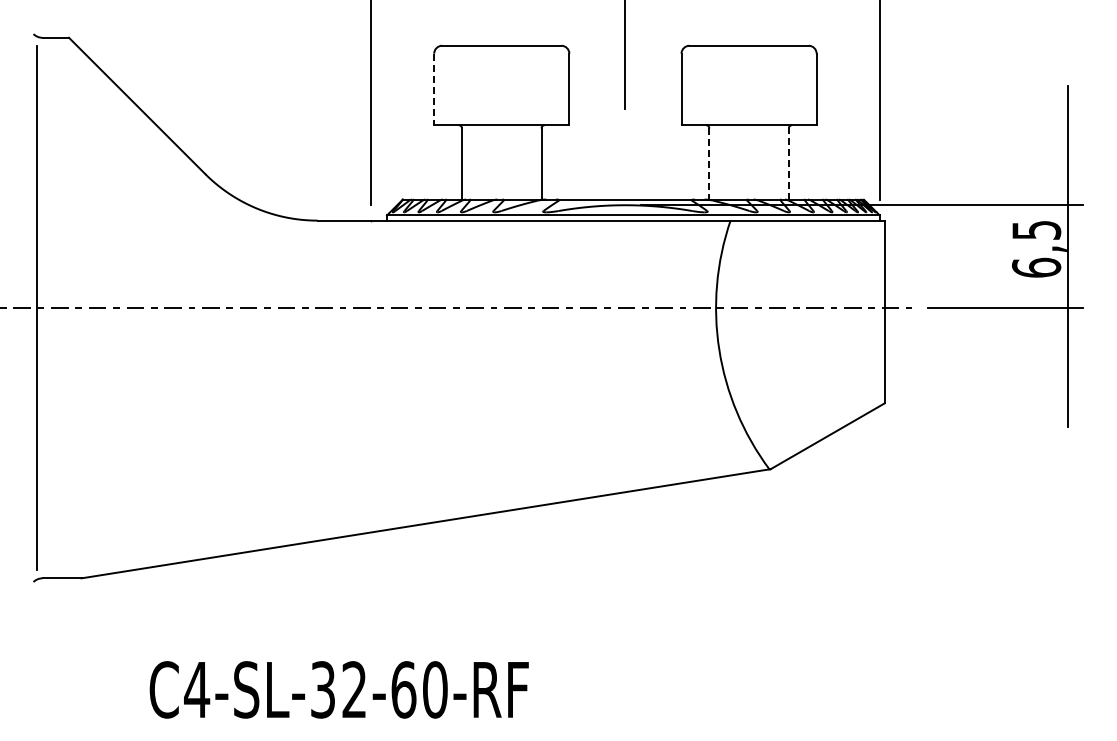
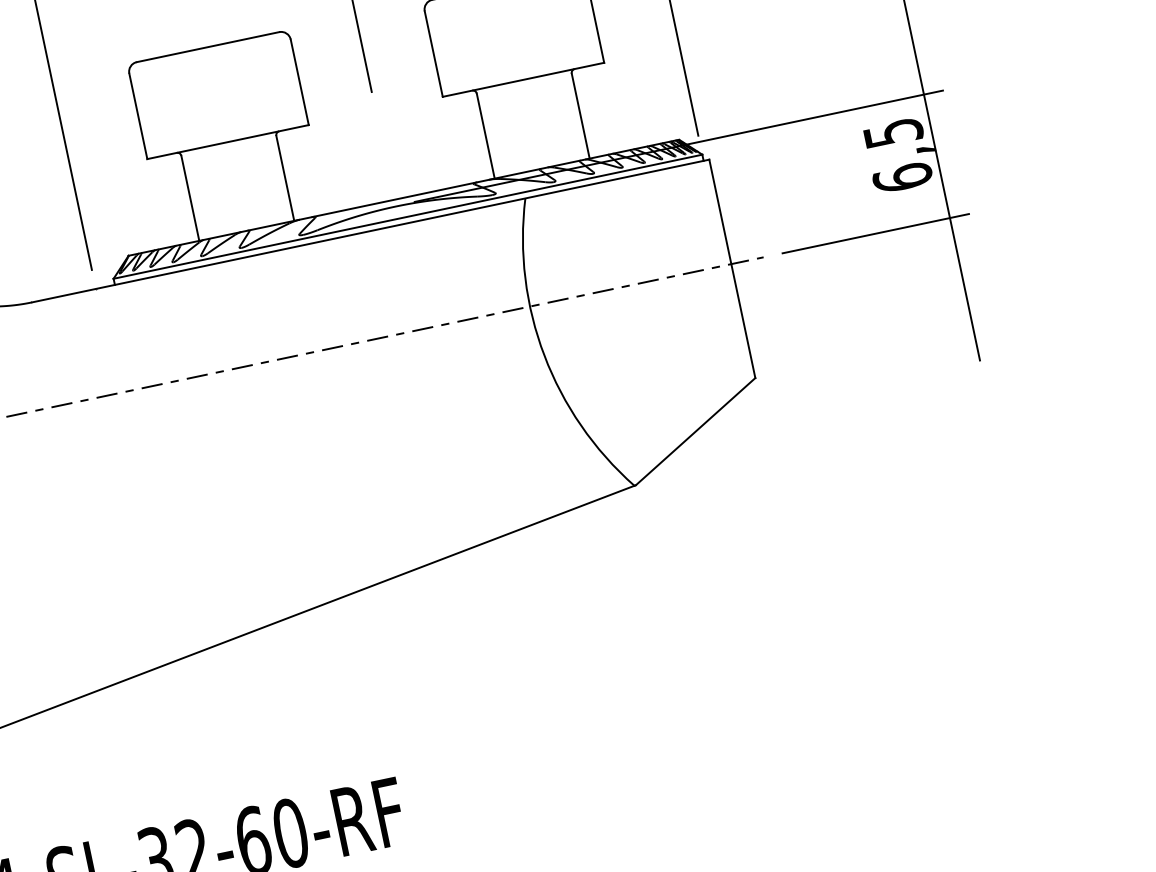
line: (434, 89) -> (138, 116), dashed -> solid
line: (709, 164) -> (486, 136), dashed -> solid
line: (788, 164) -> (580, 116), dashed -> solid

